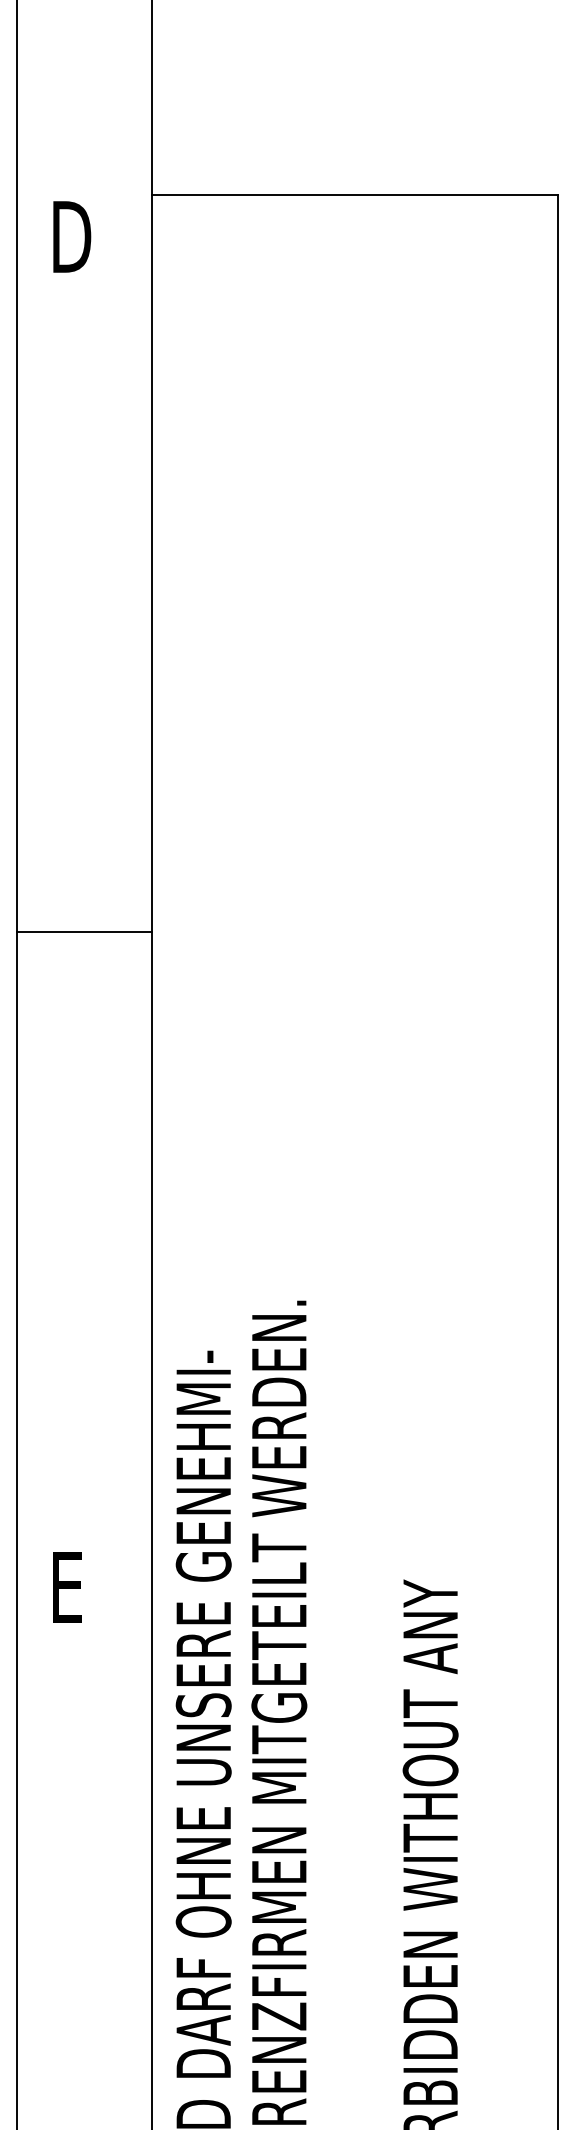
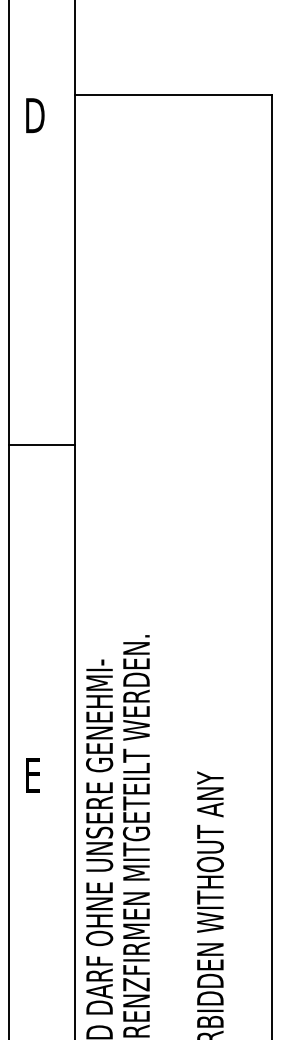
line: (84, 930) -> (41, 444), moved

